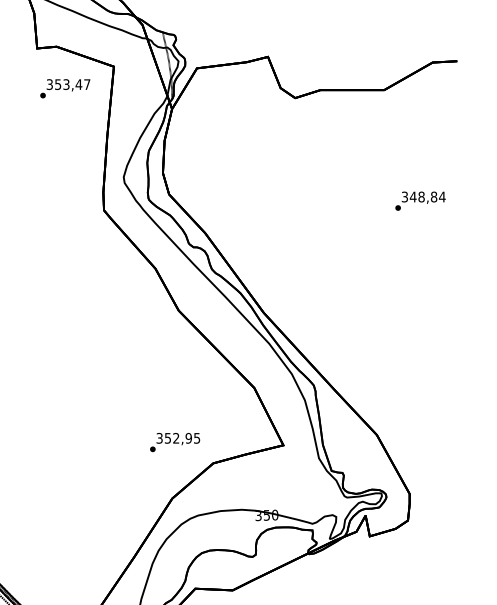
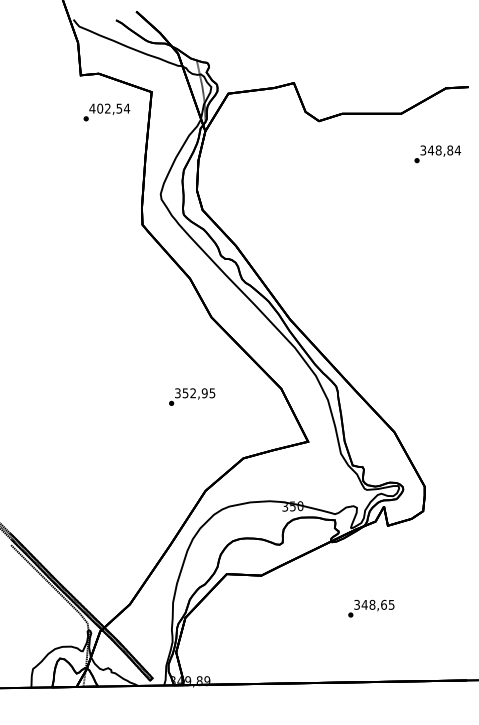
text: (68, 84) -> (109, 108), 353,47 -> 402,54
text: (420, 201) -> (437, 154), moved
text: (175, 441) -> (192, 396), moved

